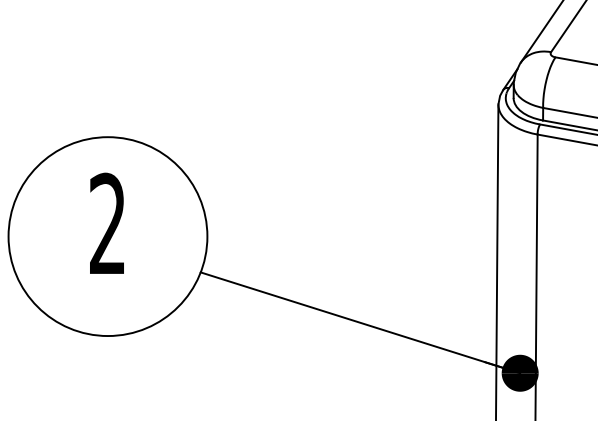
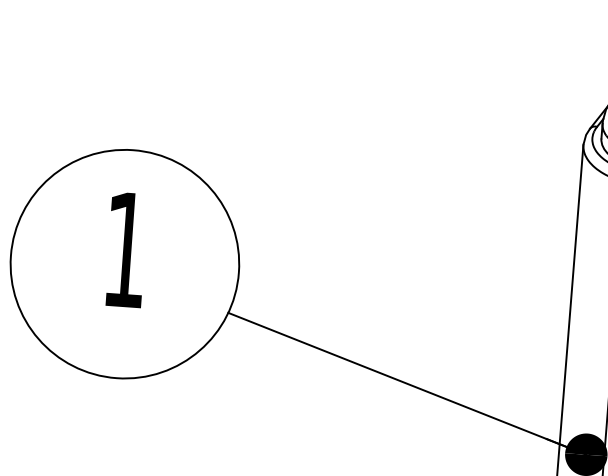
text: (107, 222) -> (125, 247), 2 -> 1

